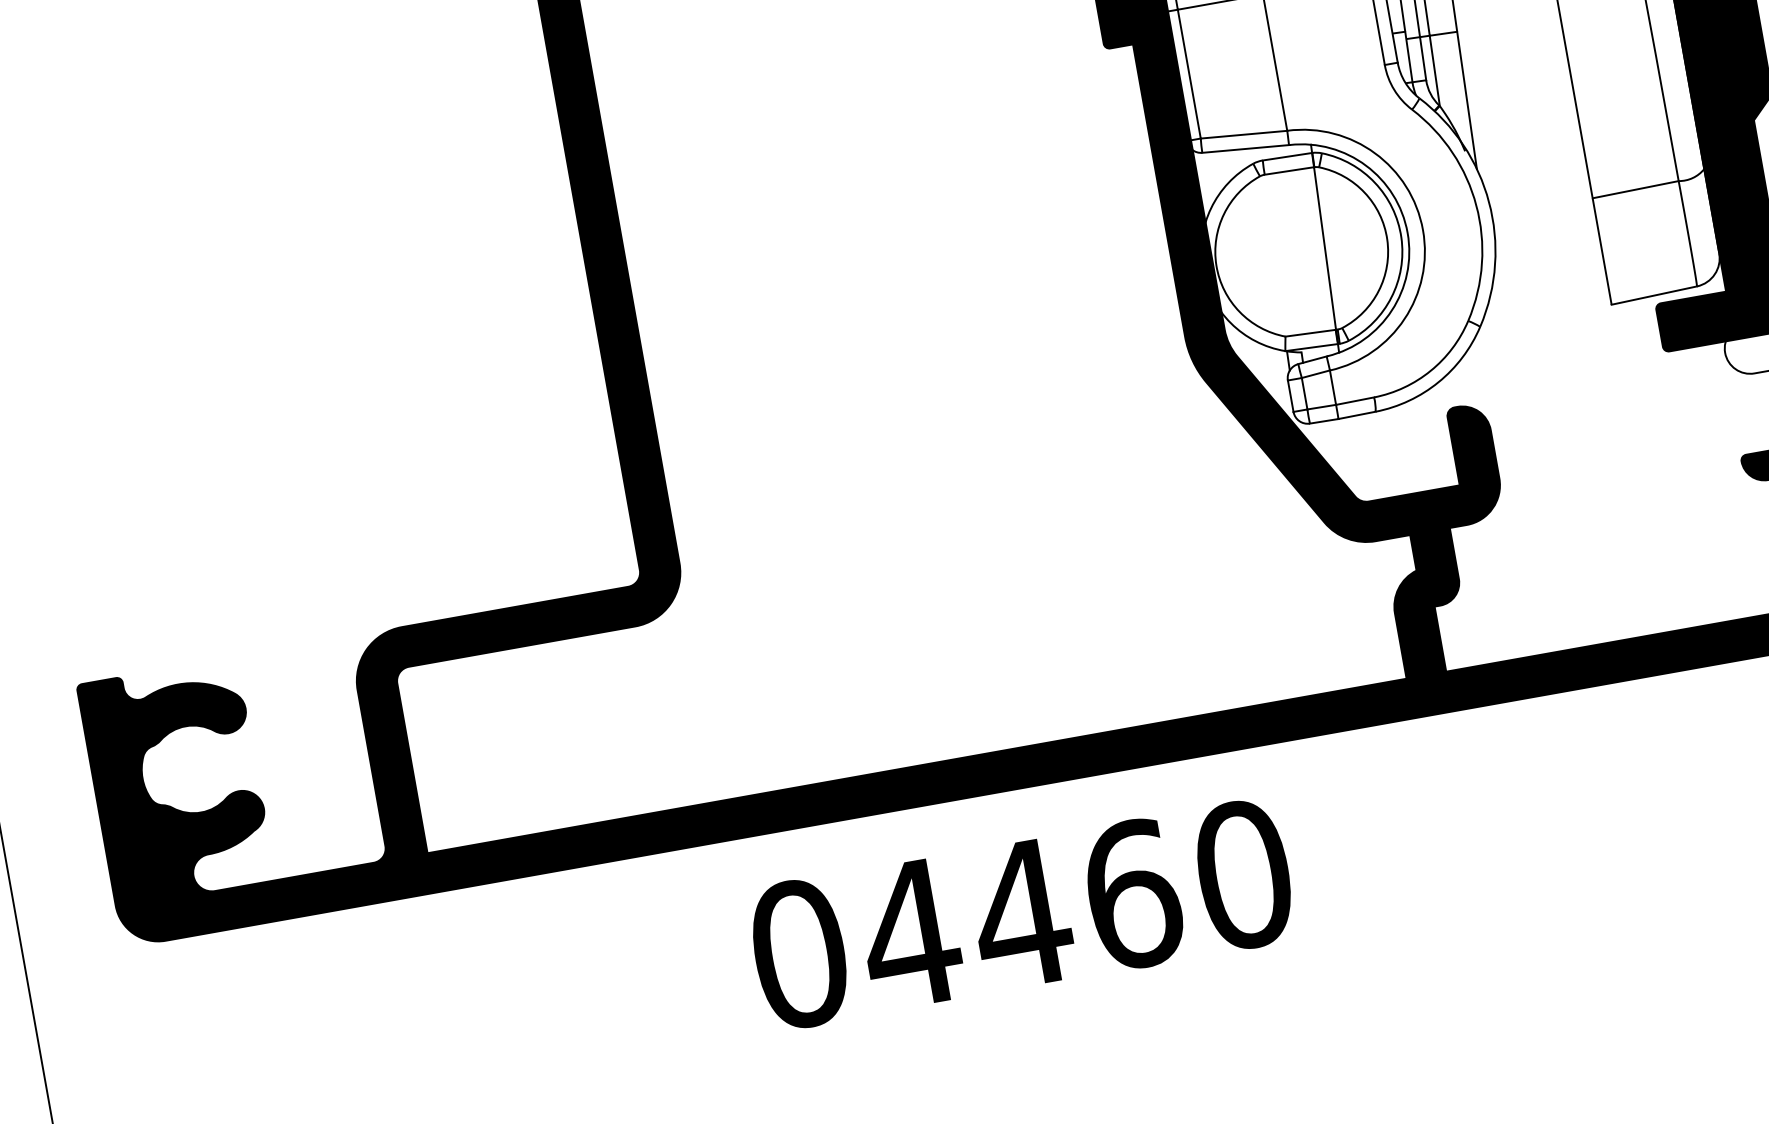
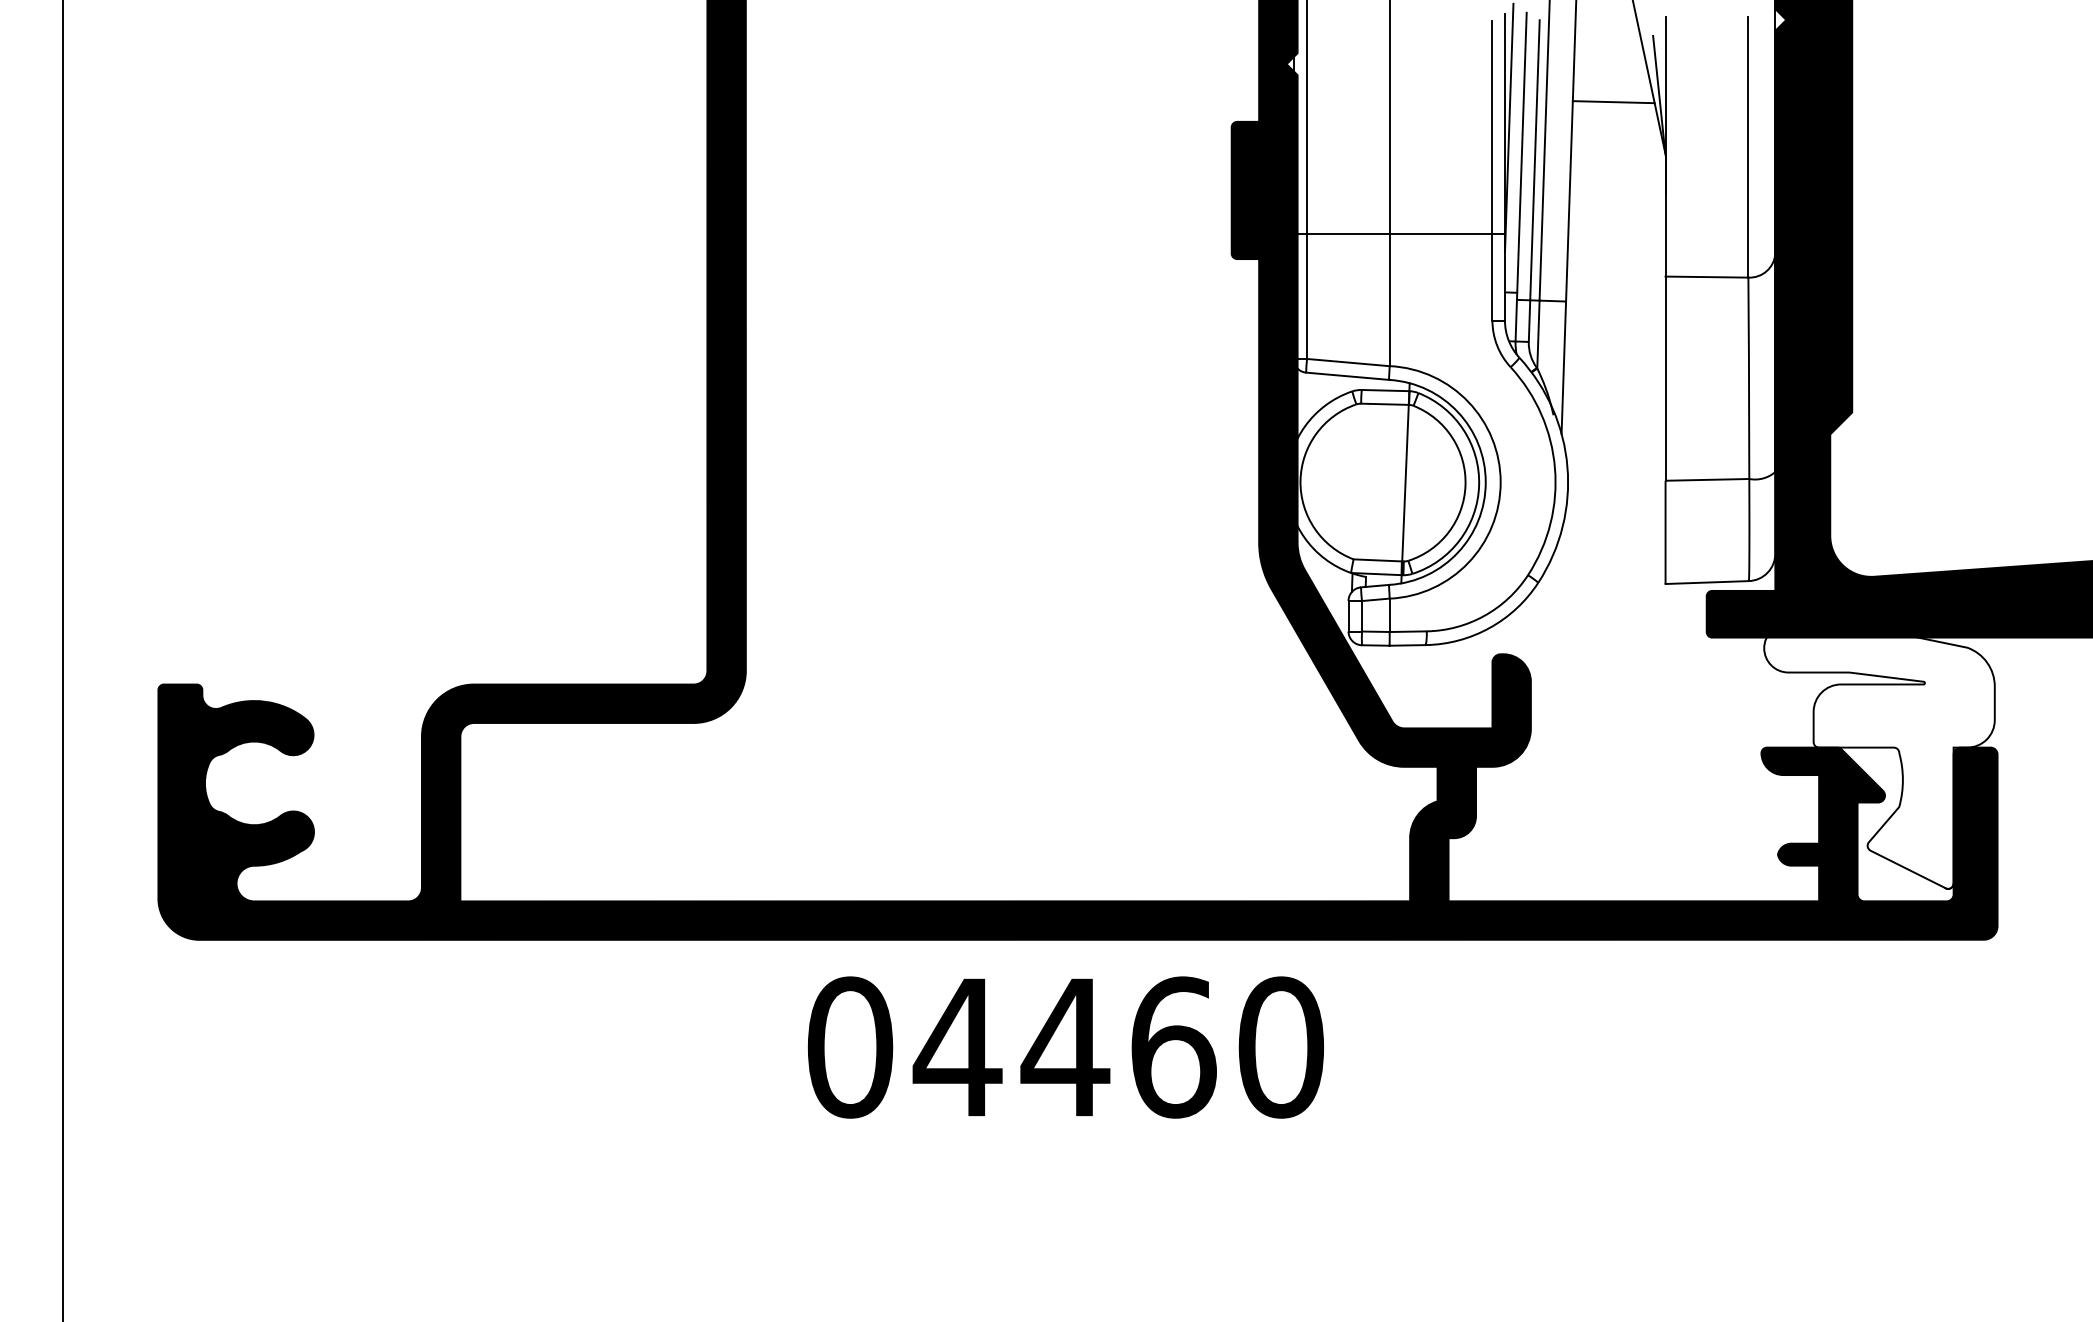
text: (1021, 914) -> (1065, 1047), moved

